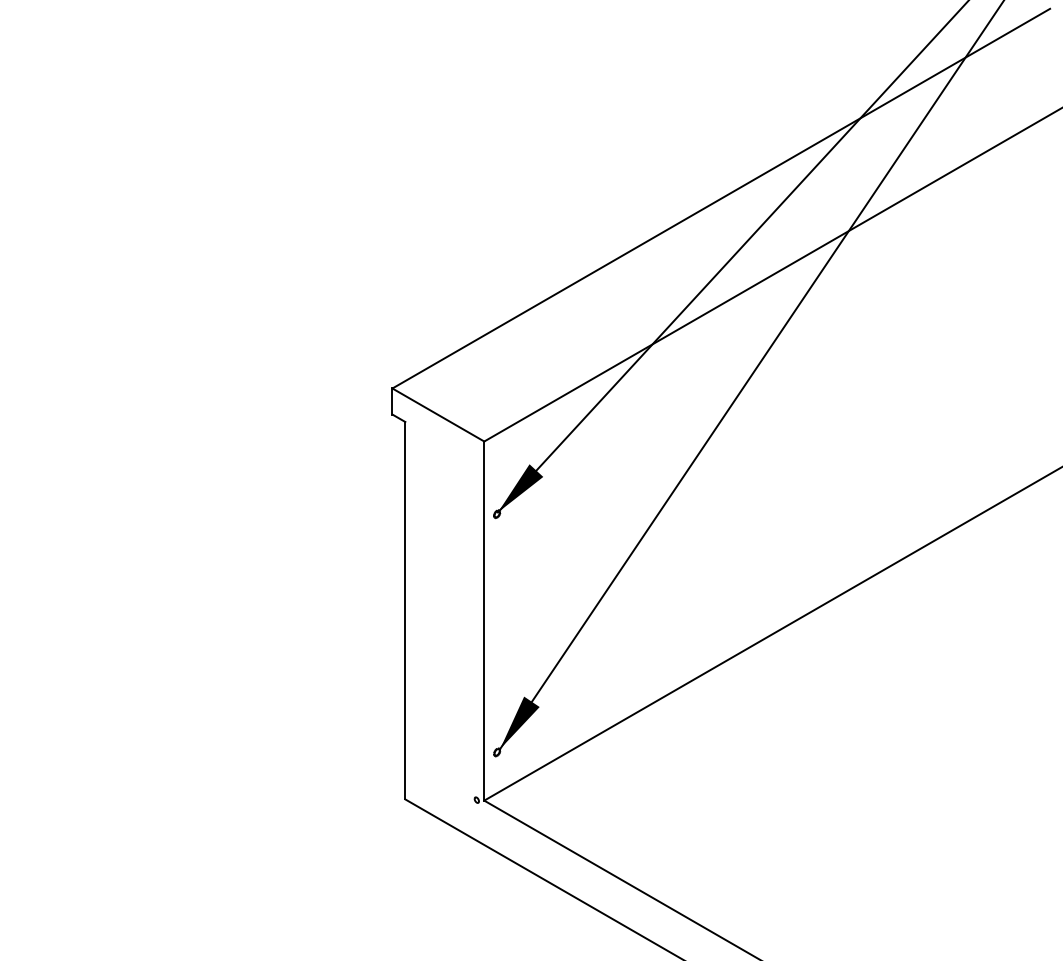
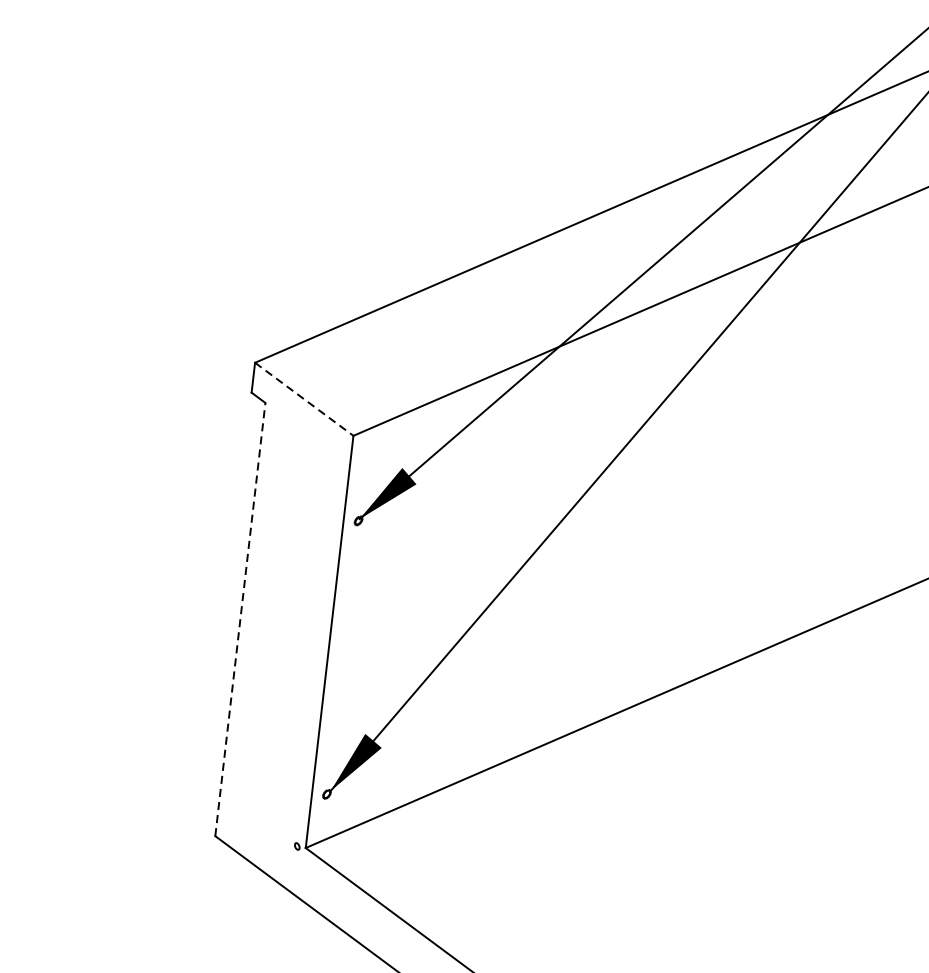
line: (438, 415) -> (304, 399), solid -> dashed
line: (405, 610) -> (240, 619), solid -> dashed

